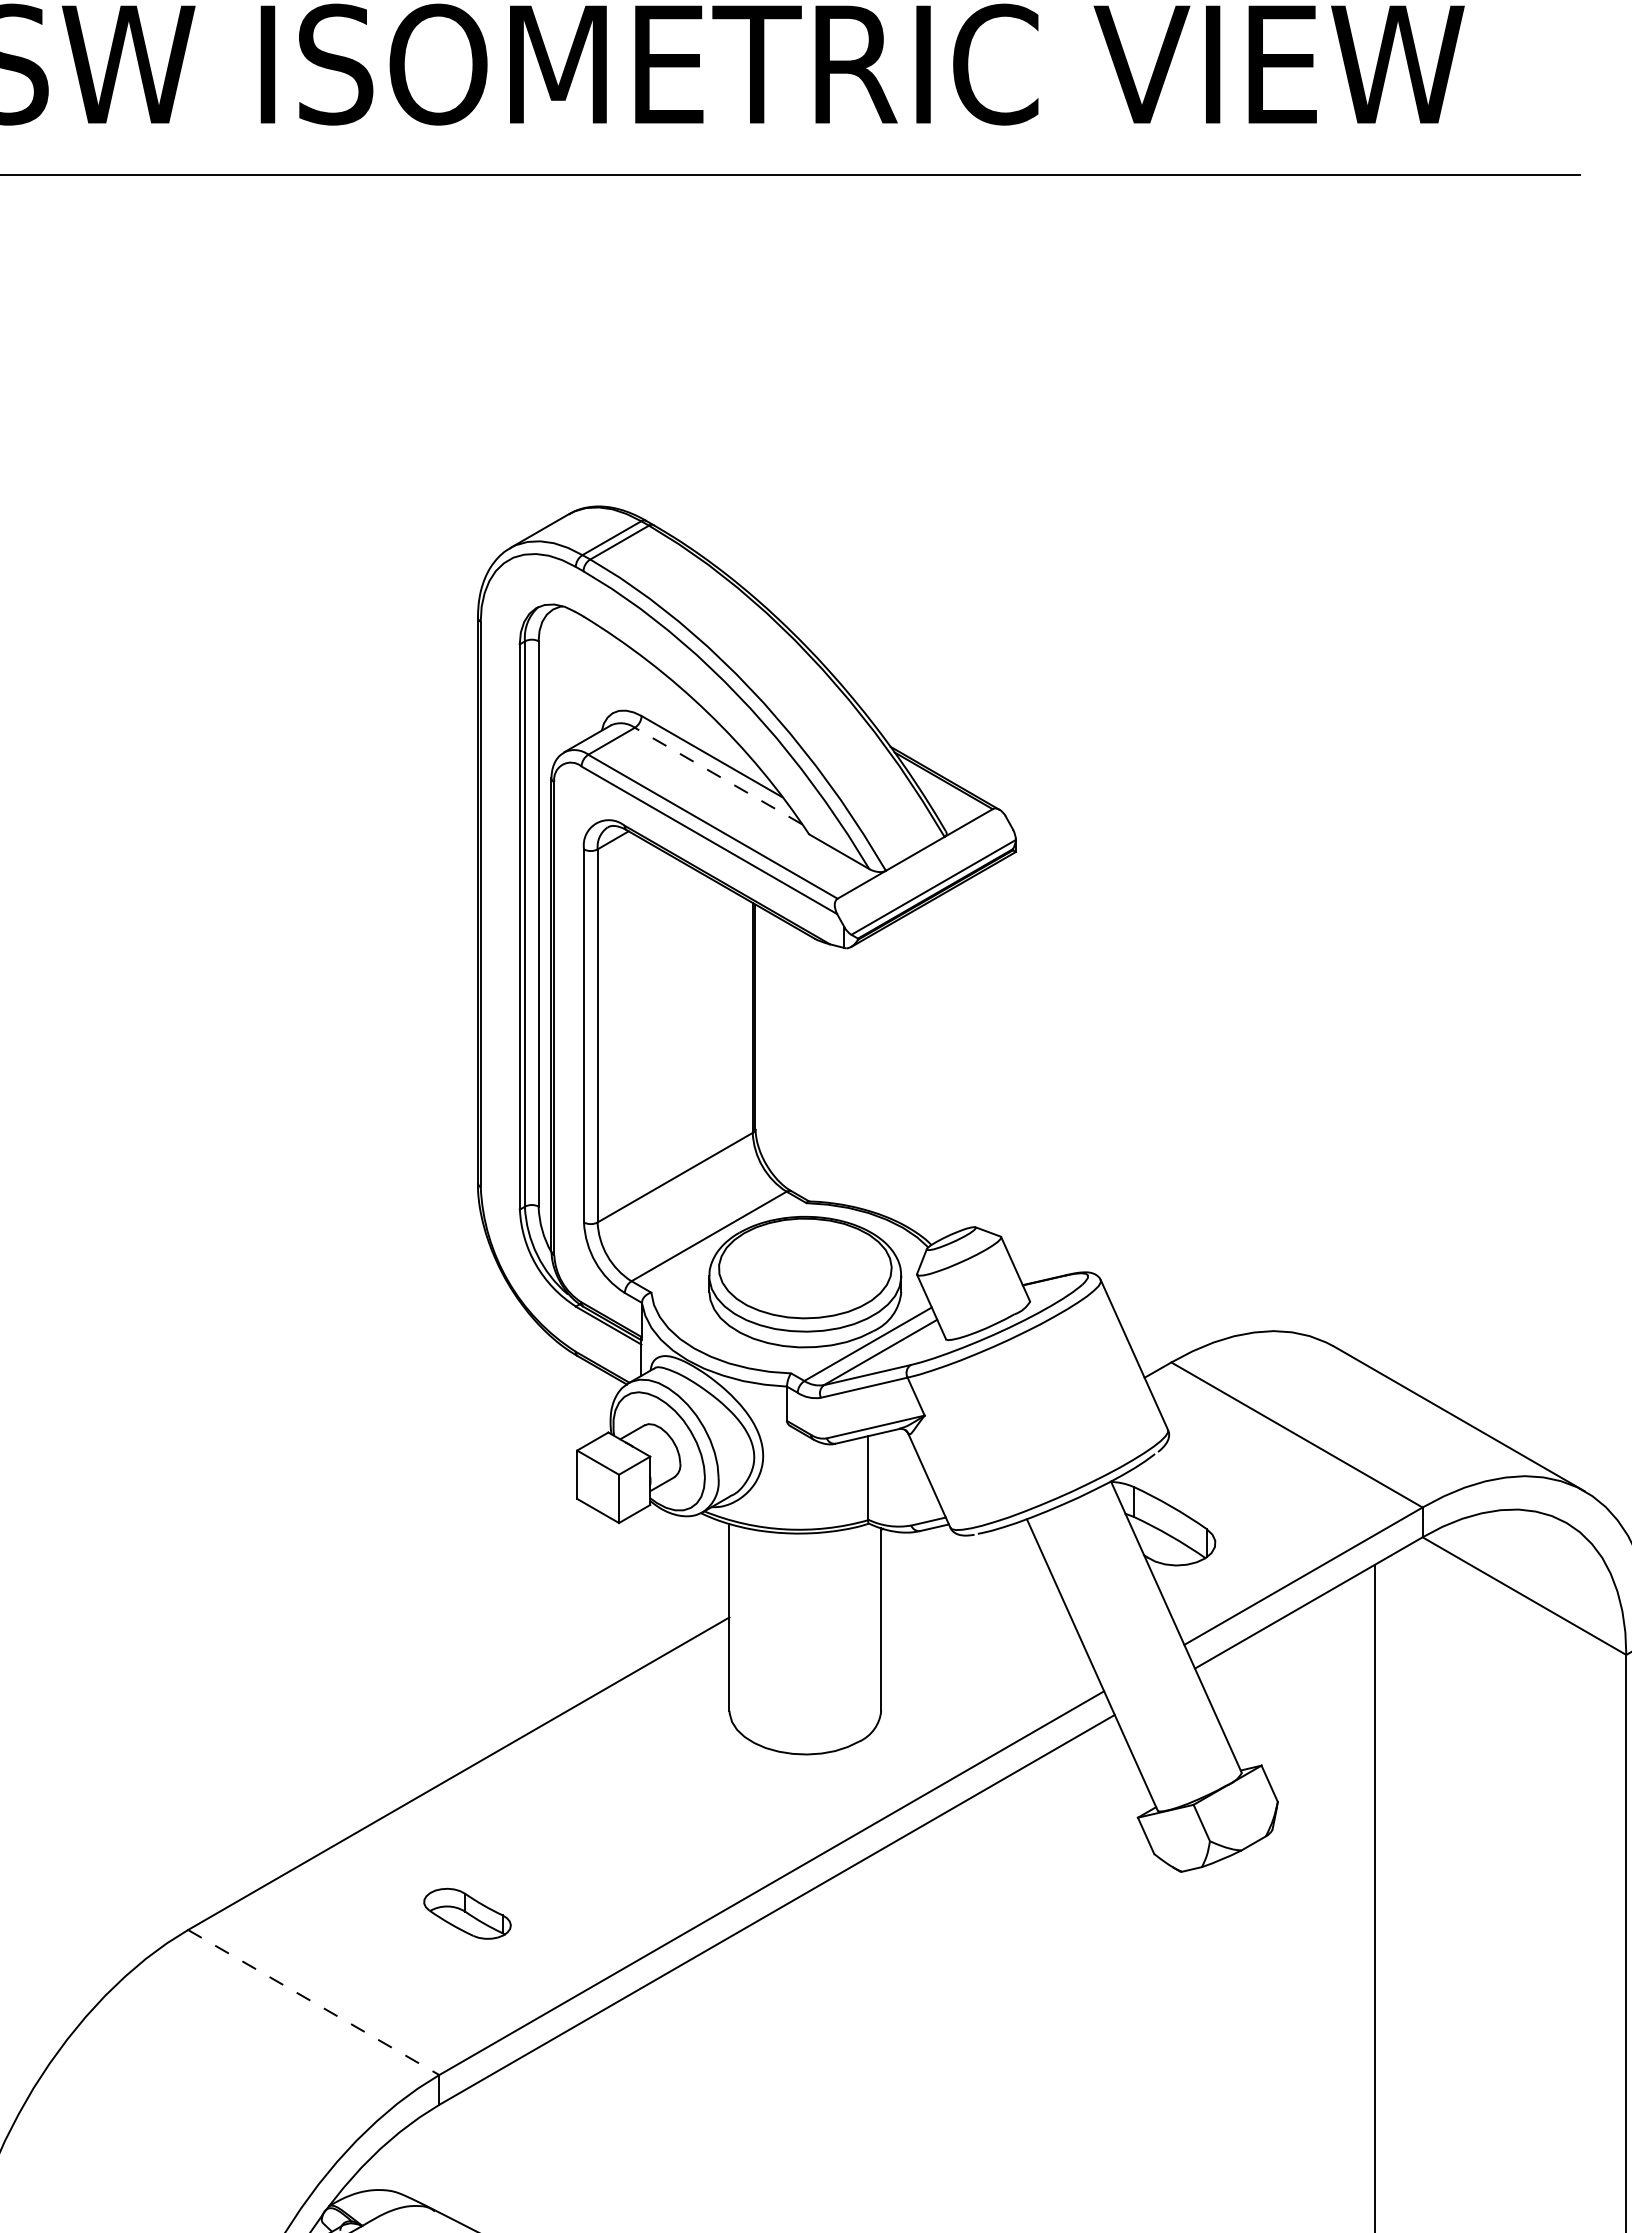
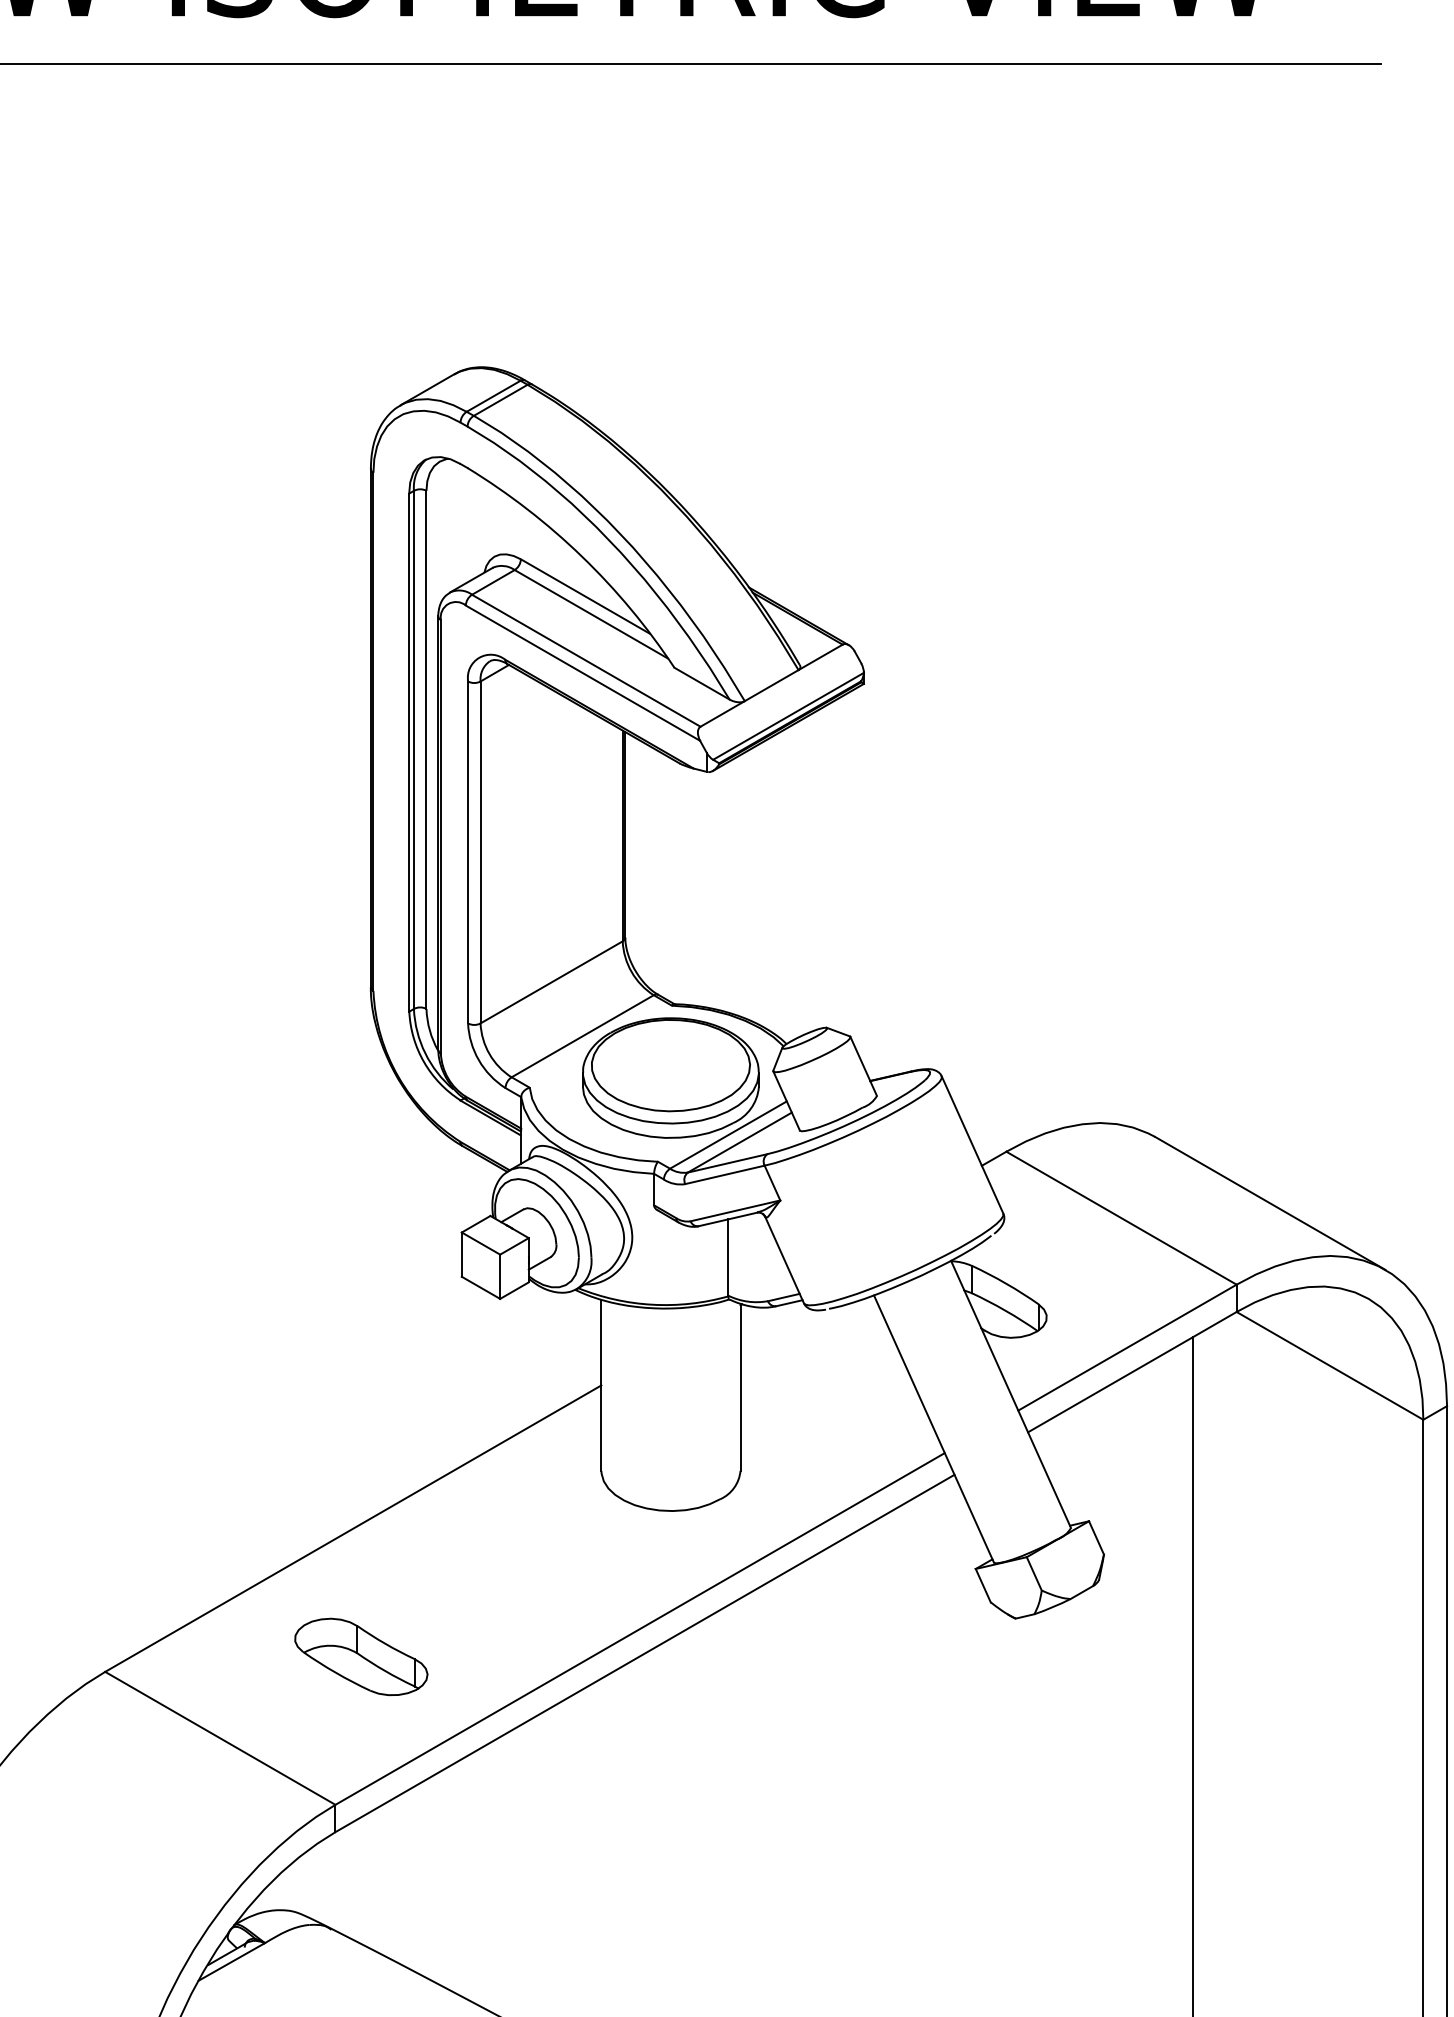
line: (718, 776) -> (591, 614), dashed -> solid
part: (467, 1913) -> (361, 1656), size x1.67
line: (314, 2002) -> (221, 1738), dashed -> solid

